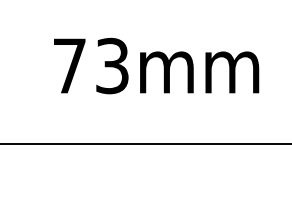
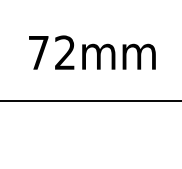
text: (113, 65) -> (65, 52), 73mm -> 72mm

